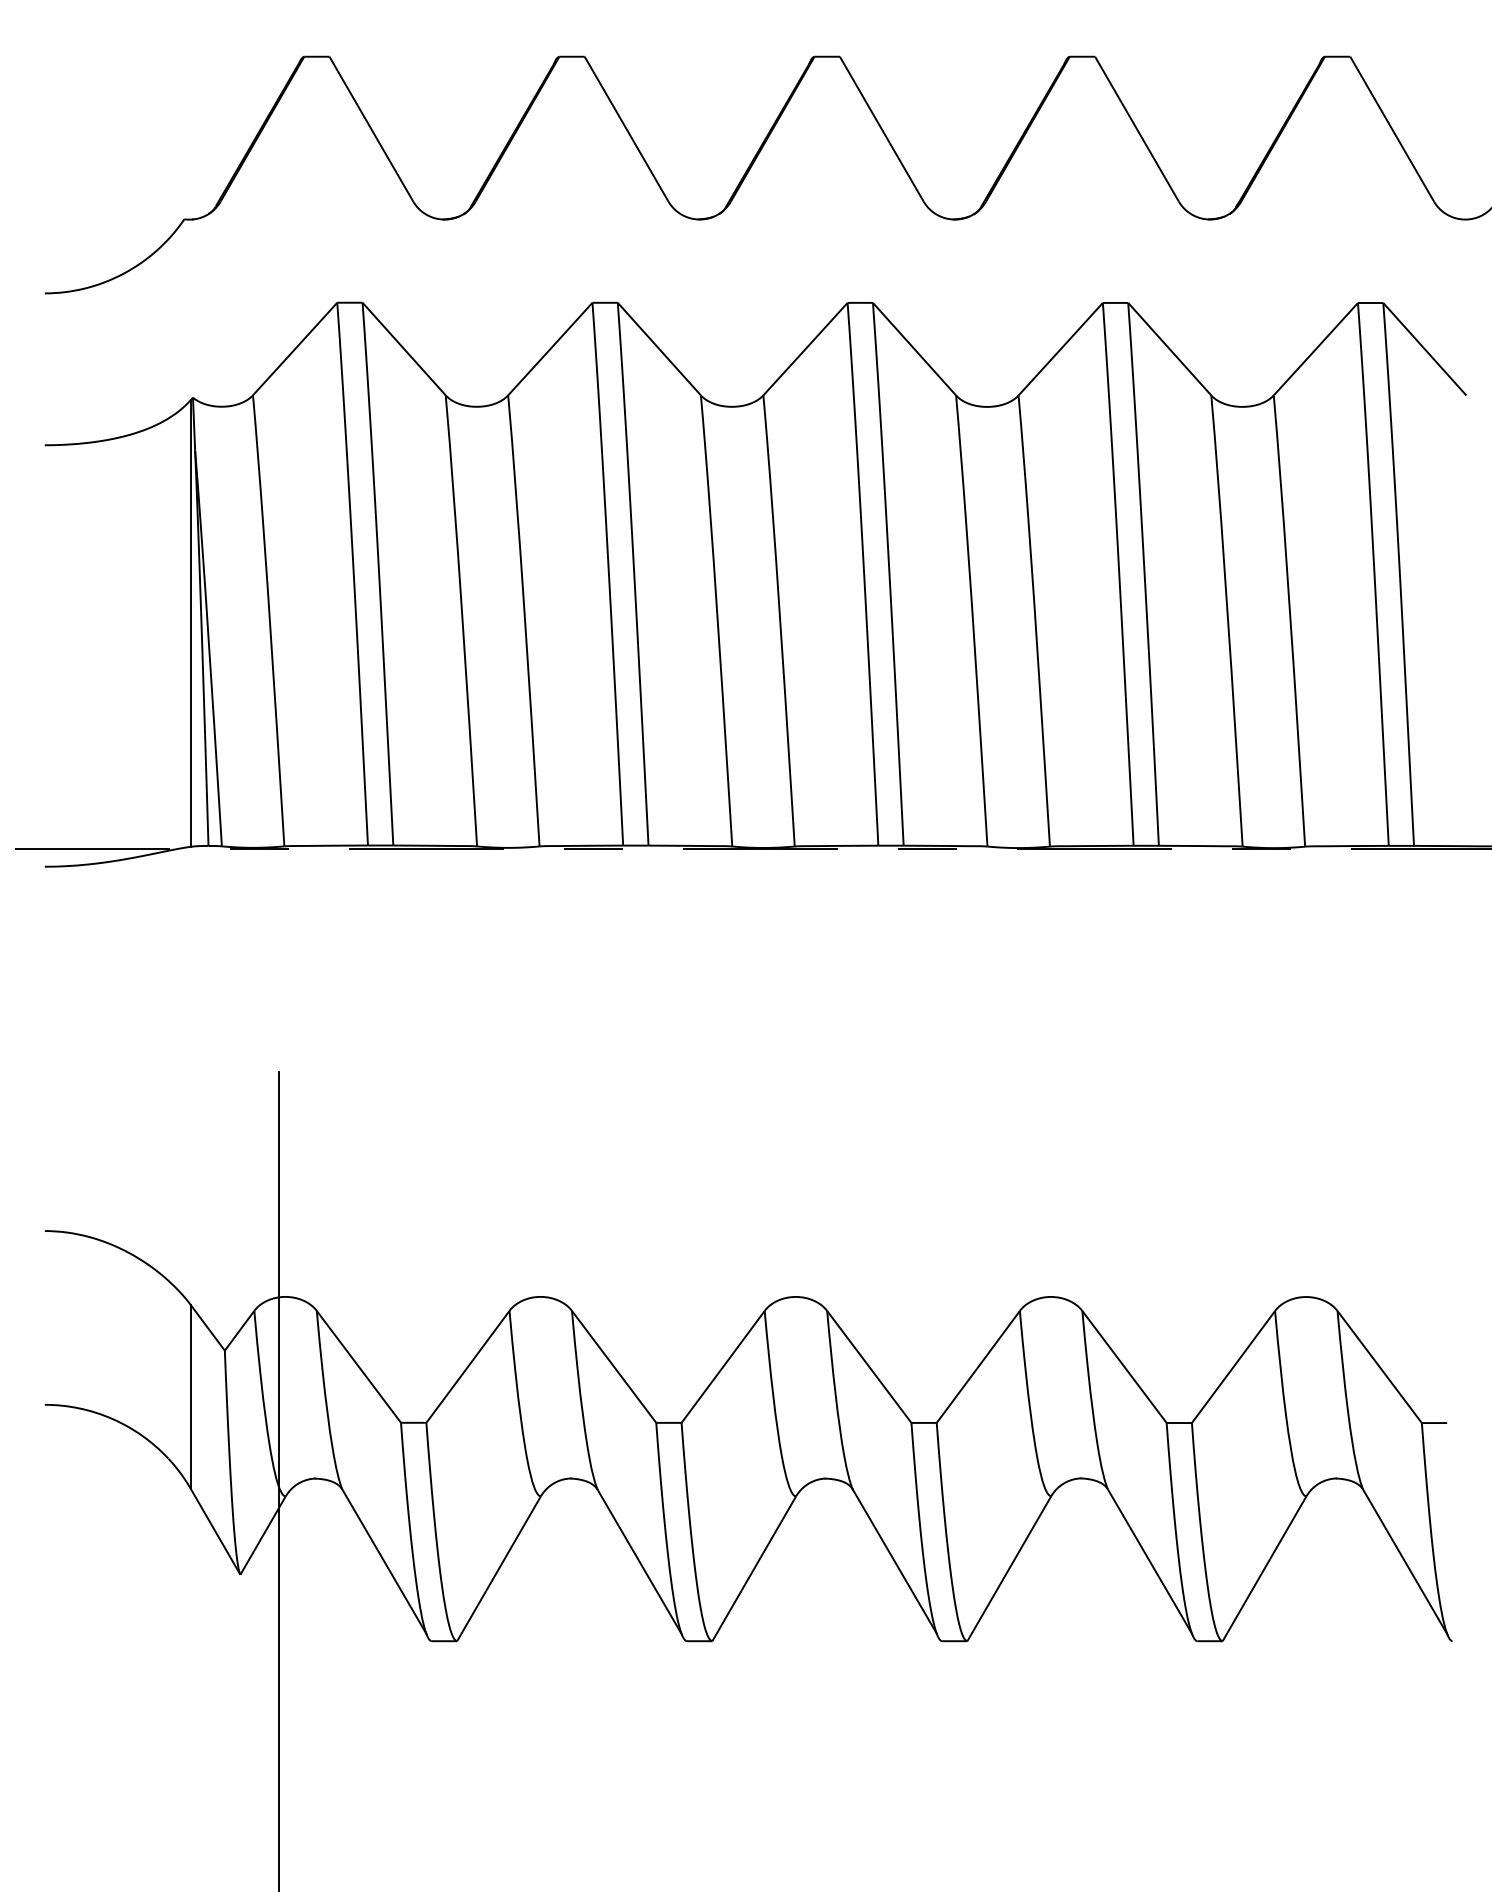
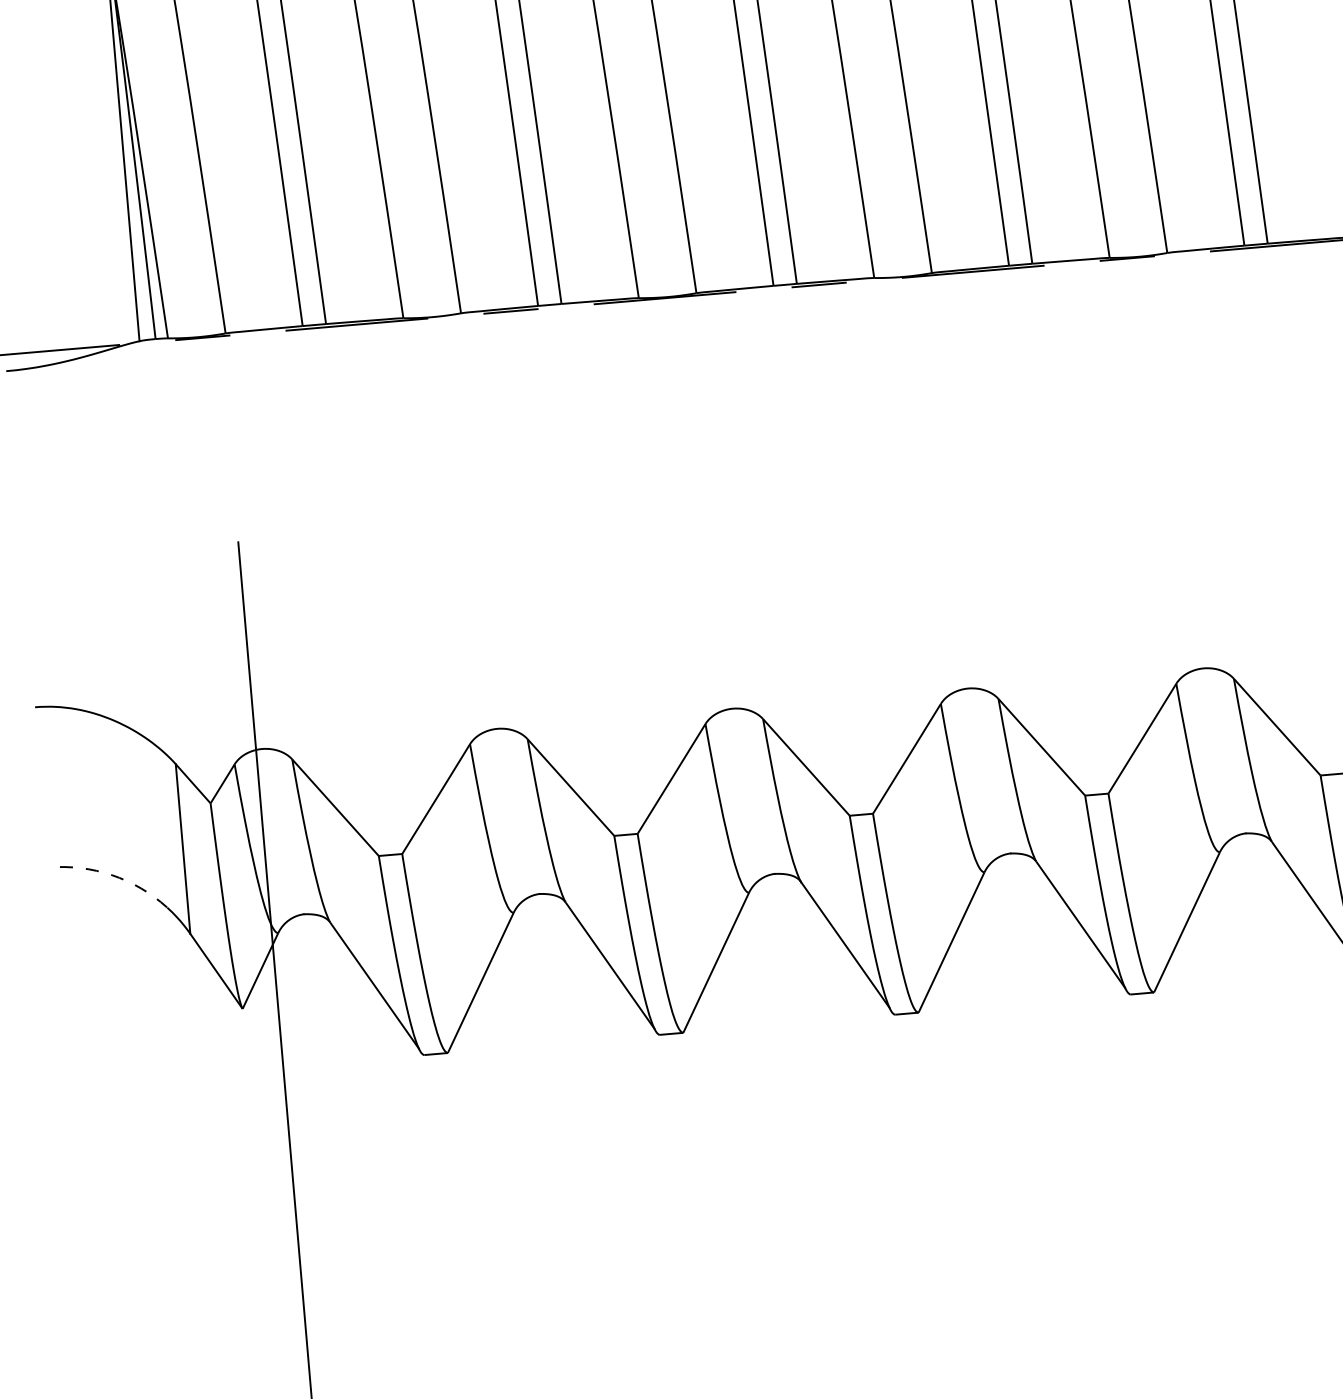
arc: (112, 1418) -> (112, 874), solid -> dashed

